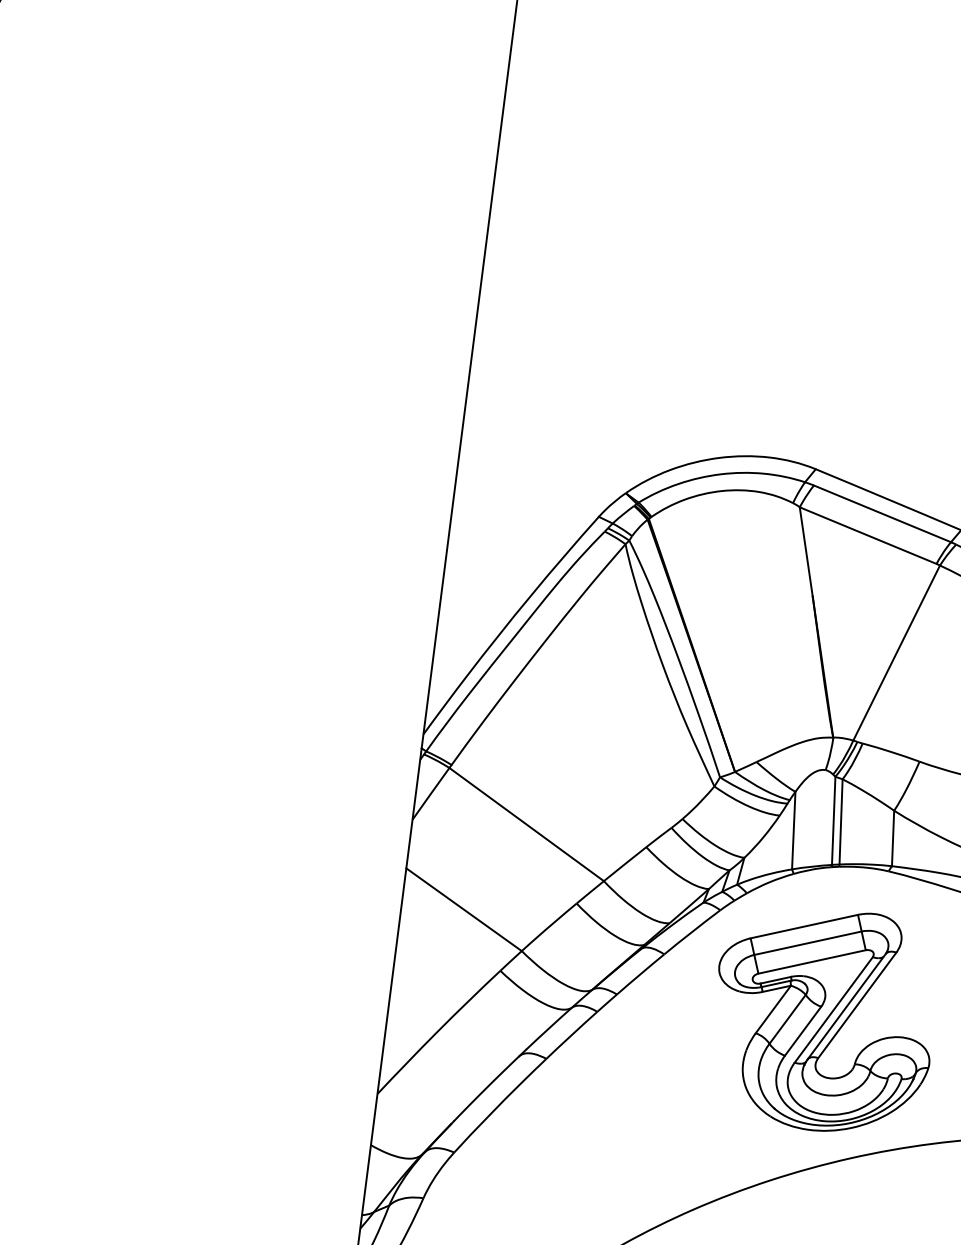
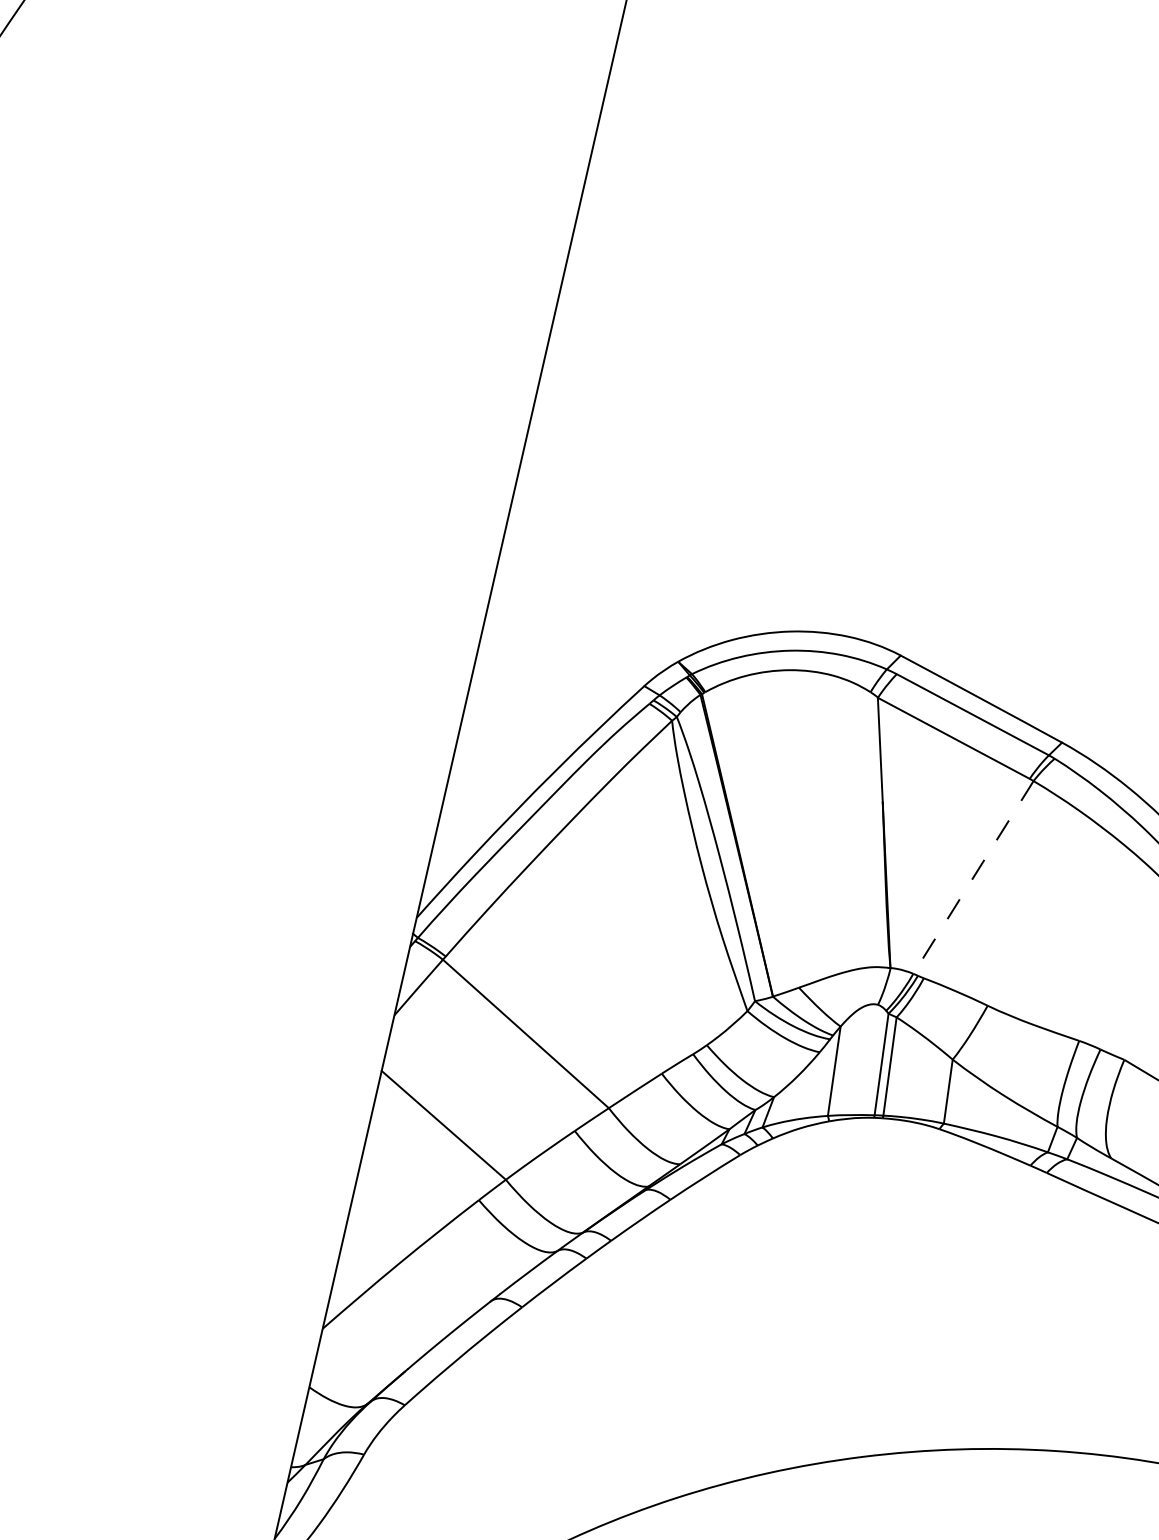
line: (896, 653) -> (973, 877), solid -> dashed
part: (825, 1023) -> (848, 1298), removed

